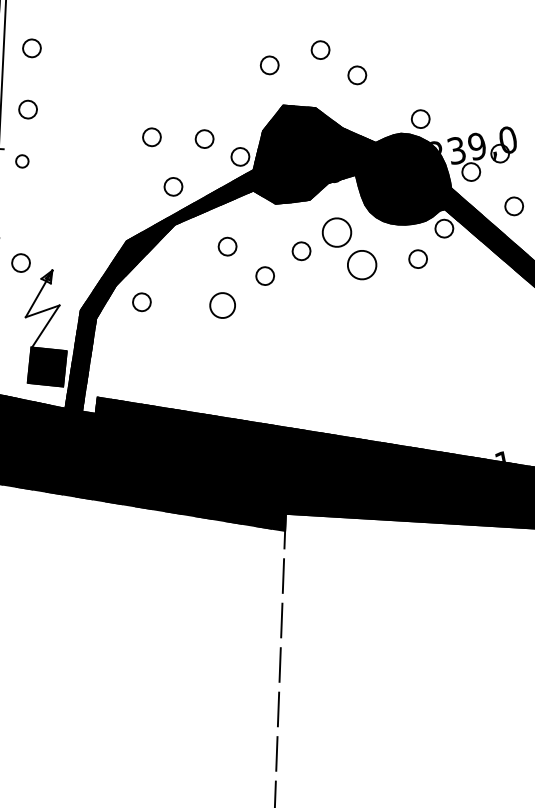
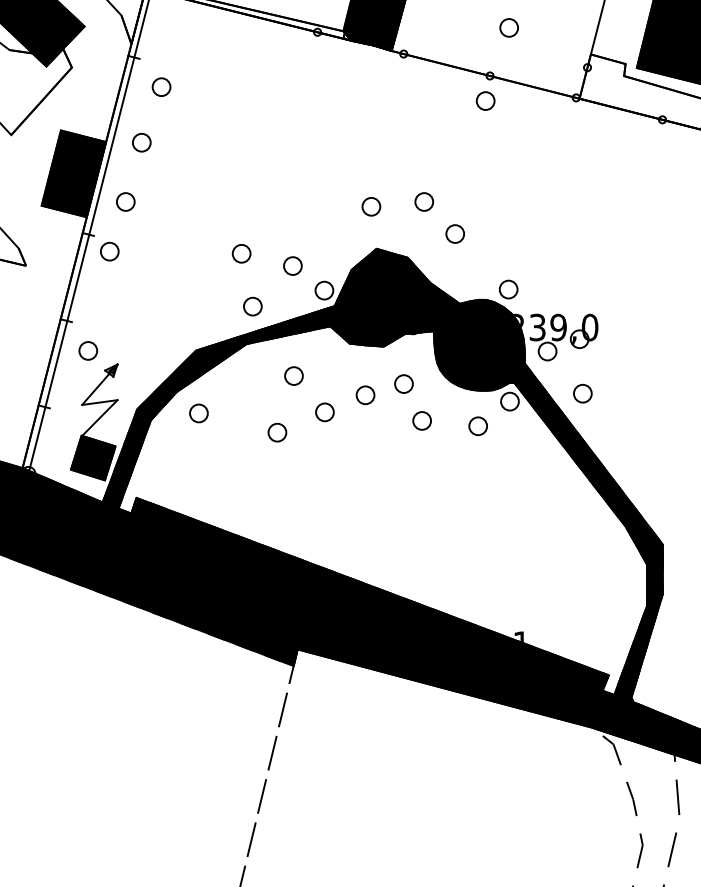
circle: (21, 161) -> (109, 251), size x1.43
circle: (336, 232) -> (403, 383), size x0.62
circle: (362, 264) -> (422, 420), size x0.62
circle: (222, 305) -> (277, 432), size x0.71

